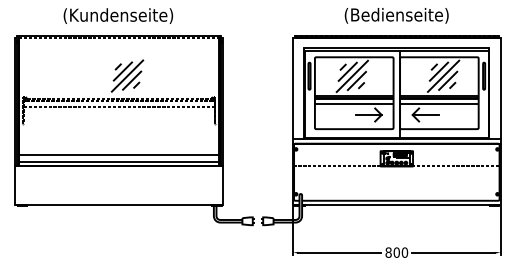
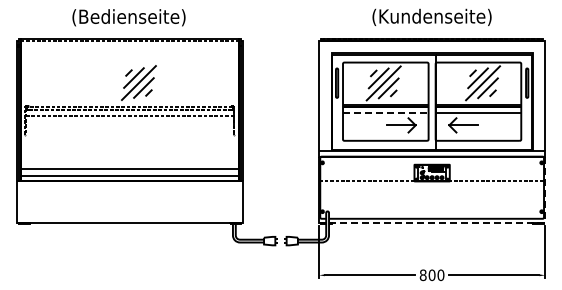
text: (117, 15) -> (128, 17), (Kundenseite) -> (Bedienseite)
text: (396, 15) -> (431, 17), (Bedienseite) -> (Kundenseite)
line: (353, 104) -> (385, 113), solid -> dashed
line: (432, 205) -> (471, 223), solid -> dashed

